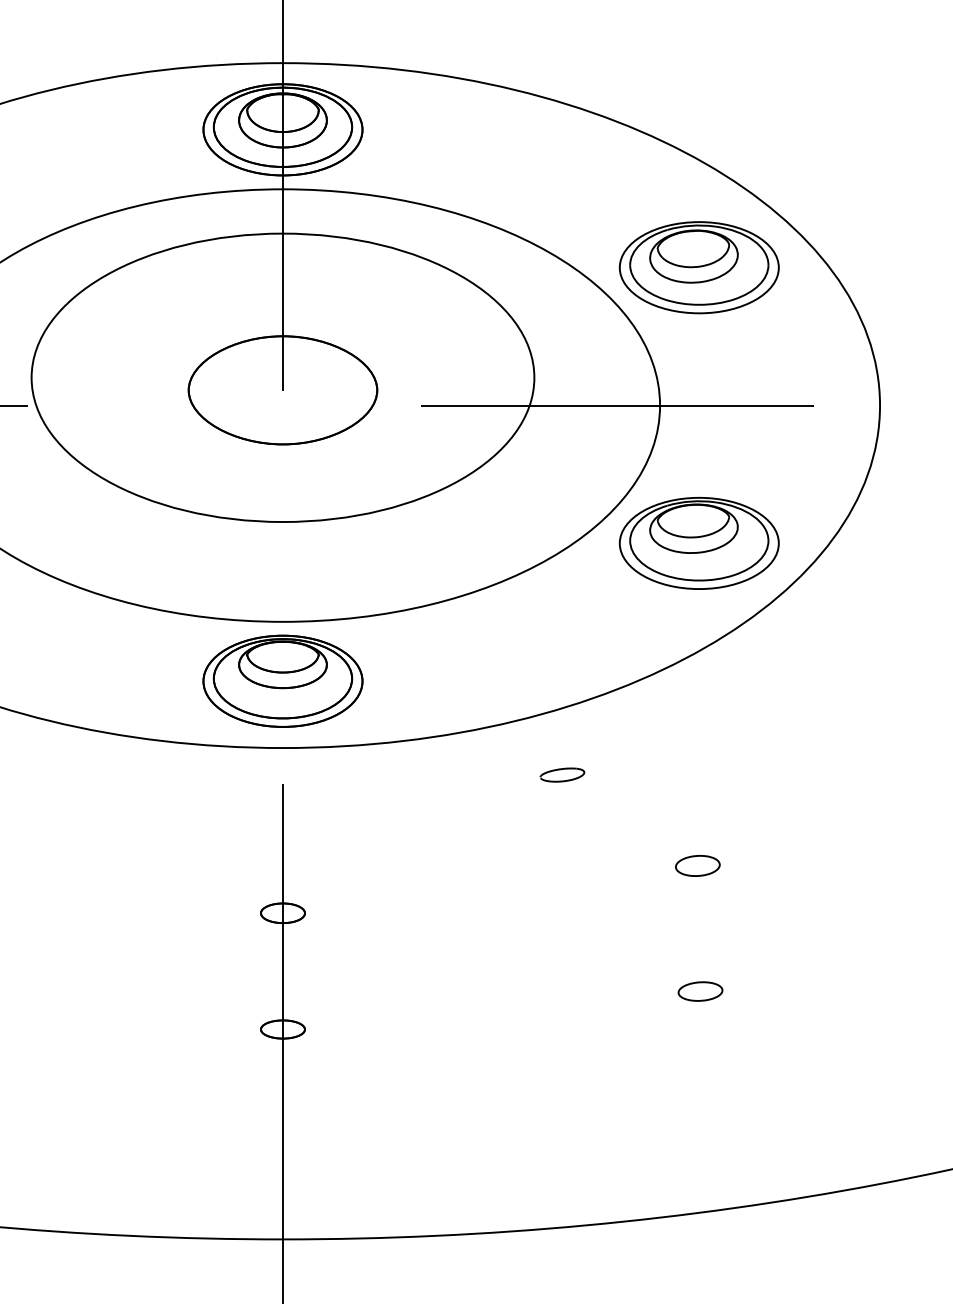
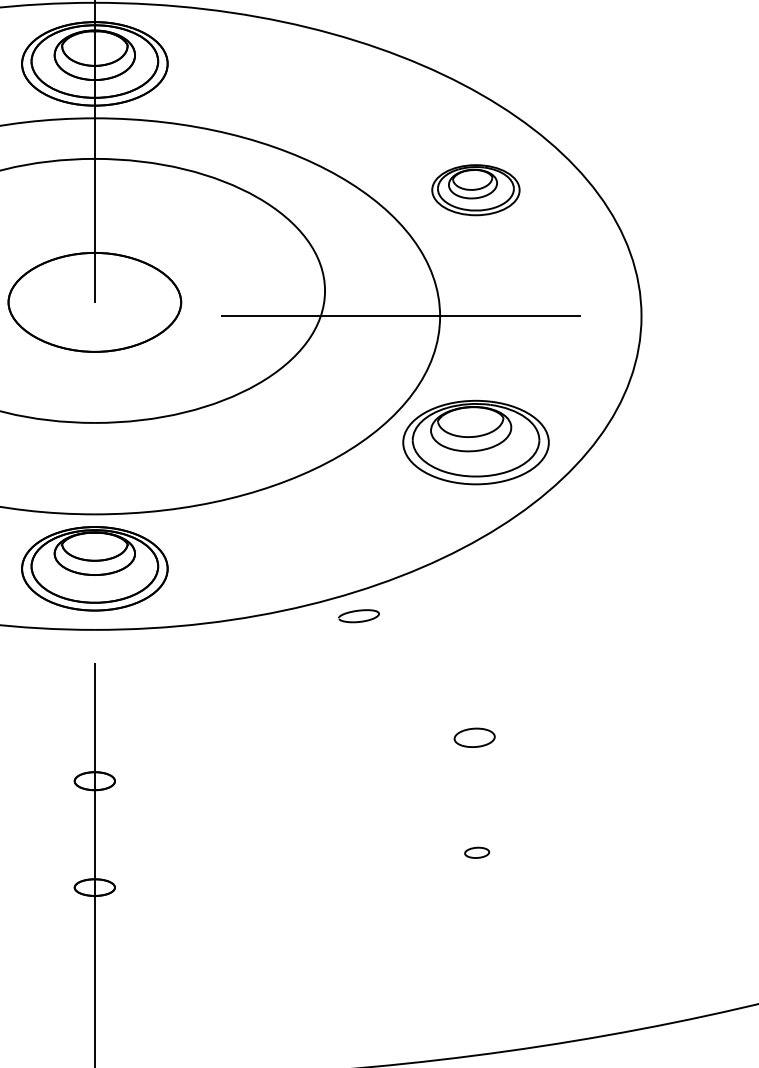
part: (698, 267) -> (475, 189), size x0.6
part: (562, 774) -> (359, 615), moved
part: (700, 991) -> (477, 852), size x0.6

